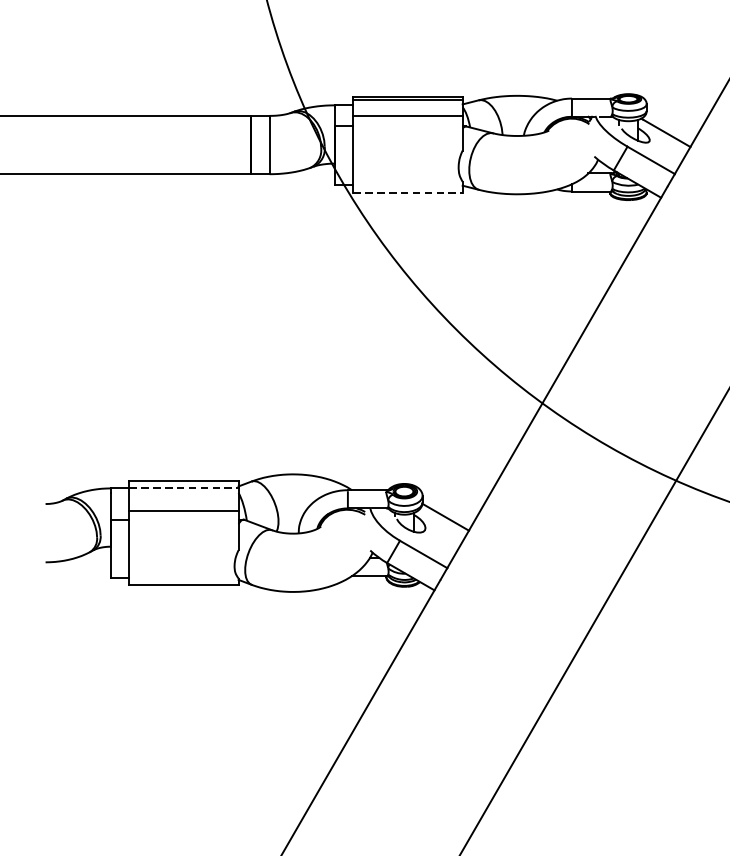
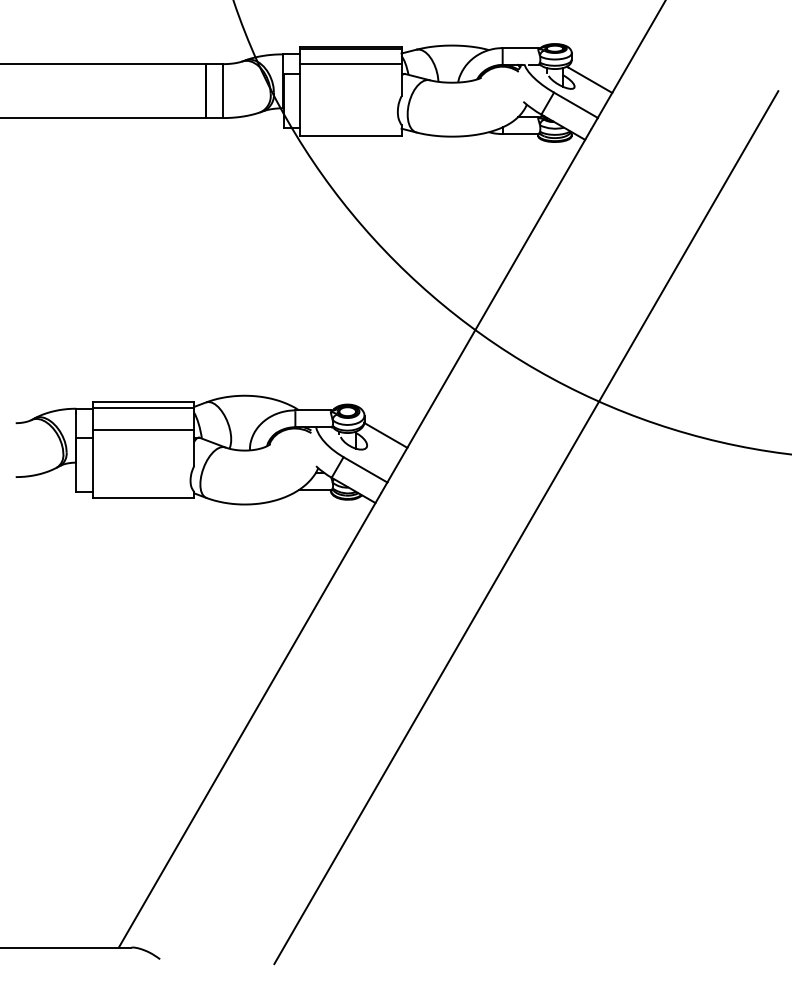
line: (408, 193) -> (351, 135), dashed -> solid
line: (183, 487) -> (143, 407), dashed -> solid

